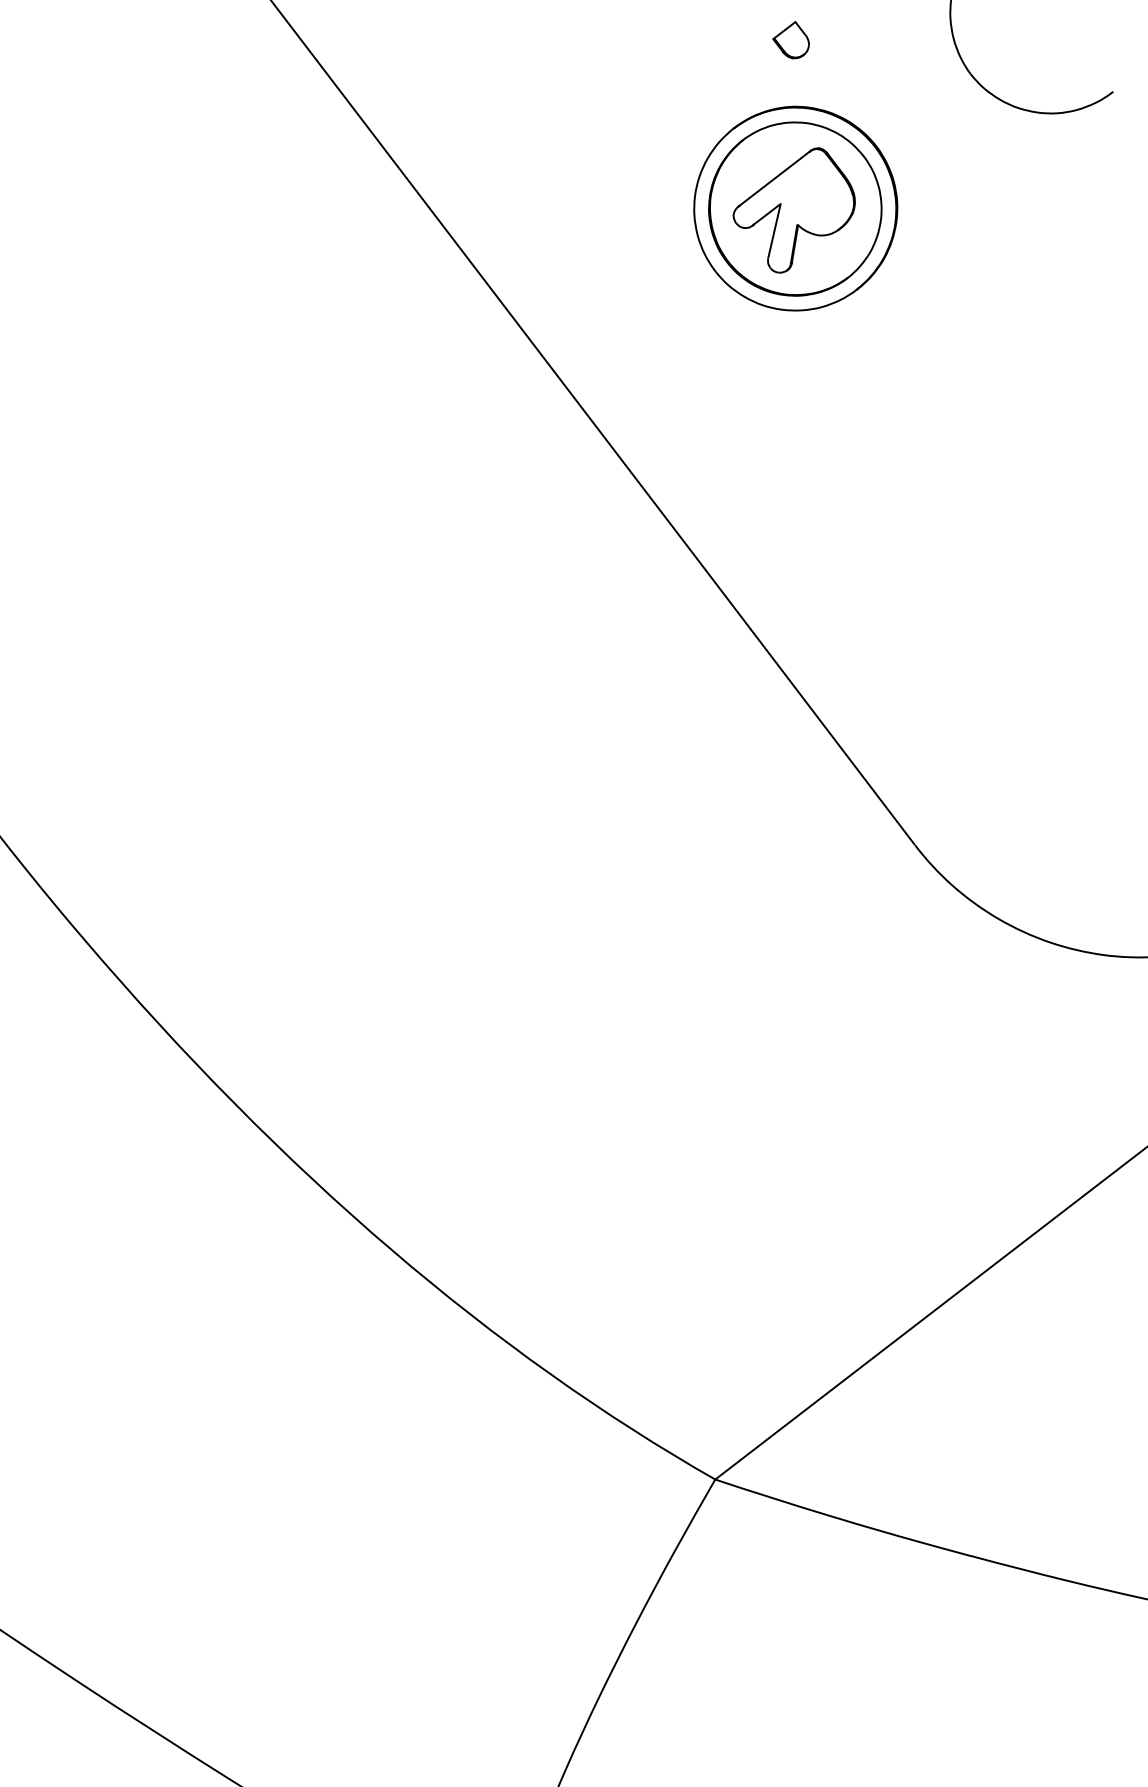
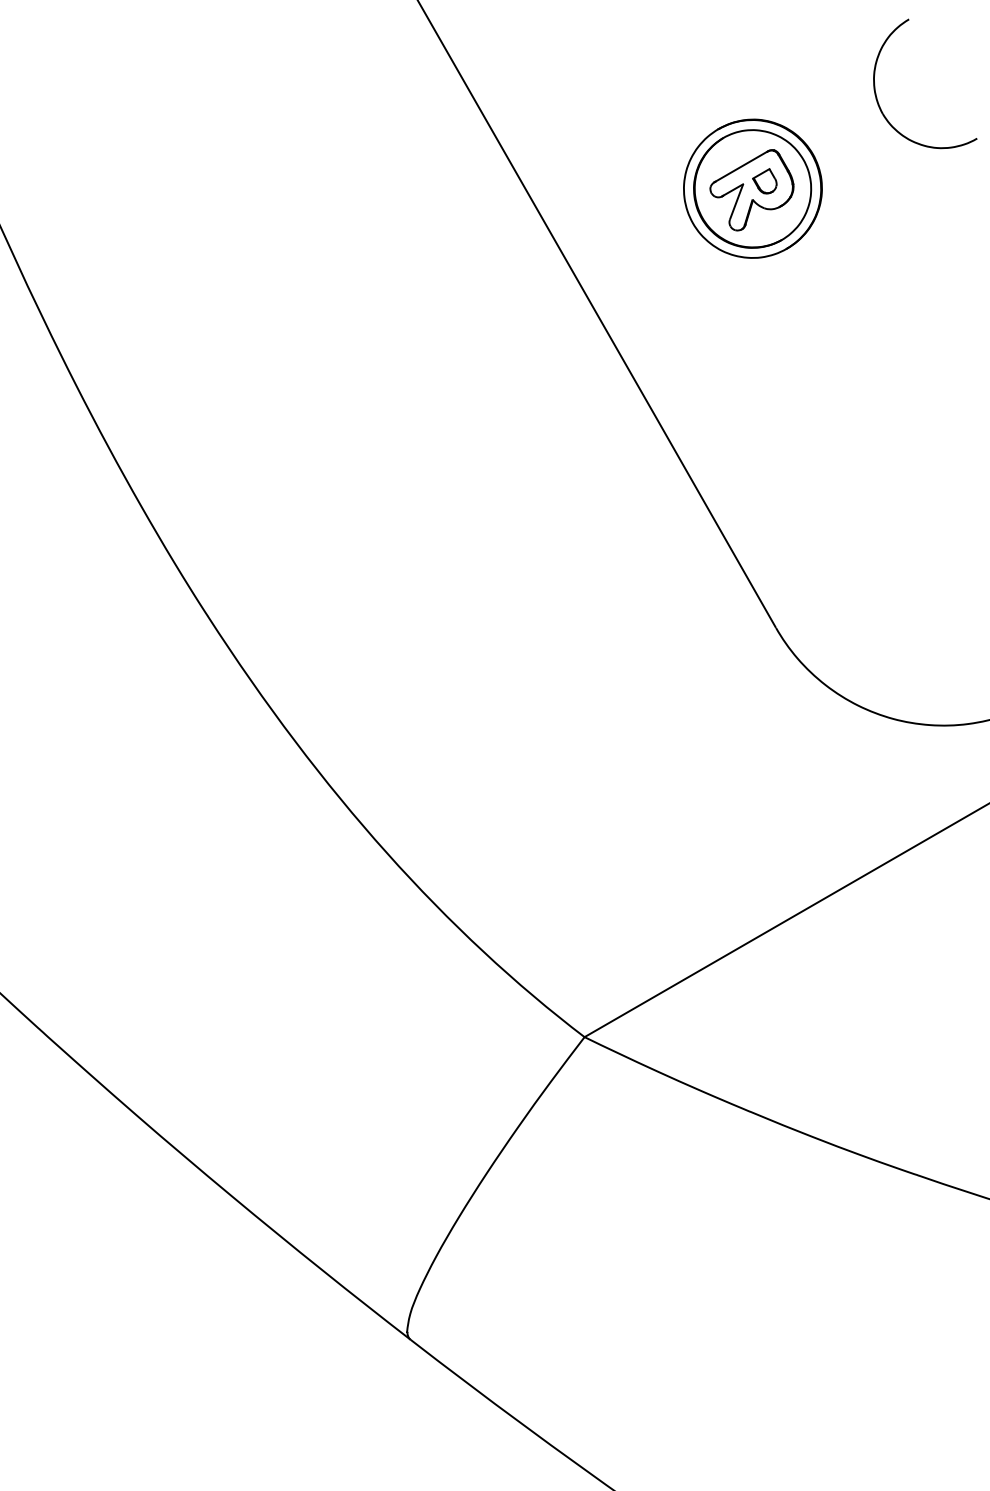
part: (790, 41) -> (764, 181), moved

